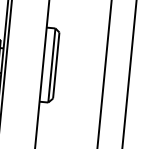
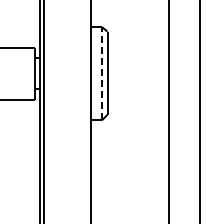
line: (52, 63) -> (102, 71), solid -> dashed

